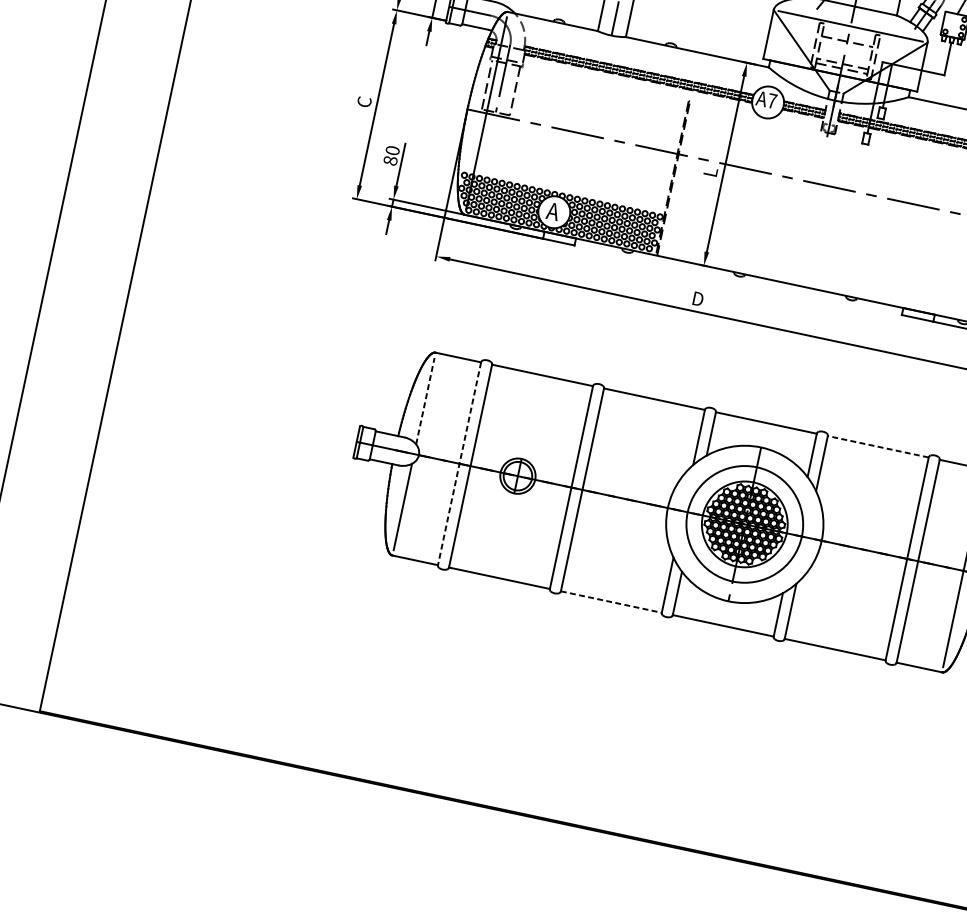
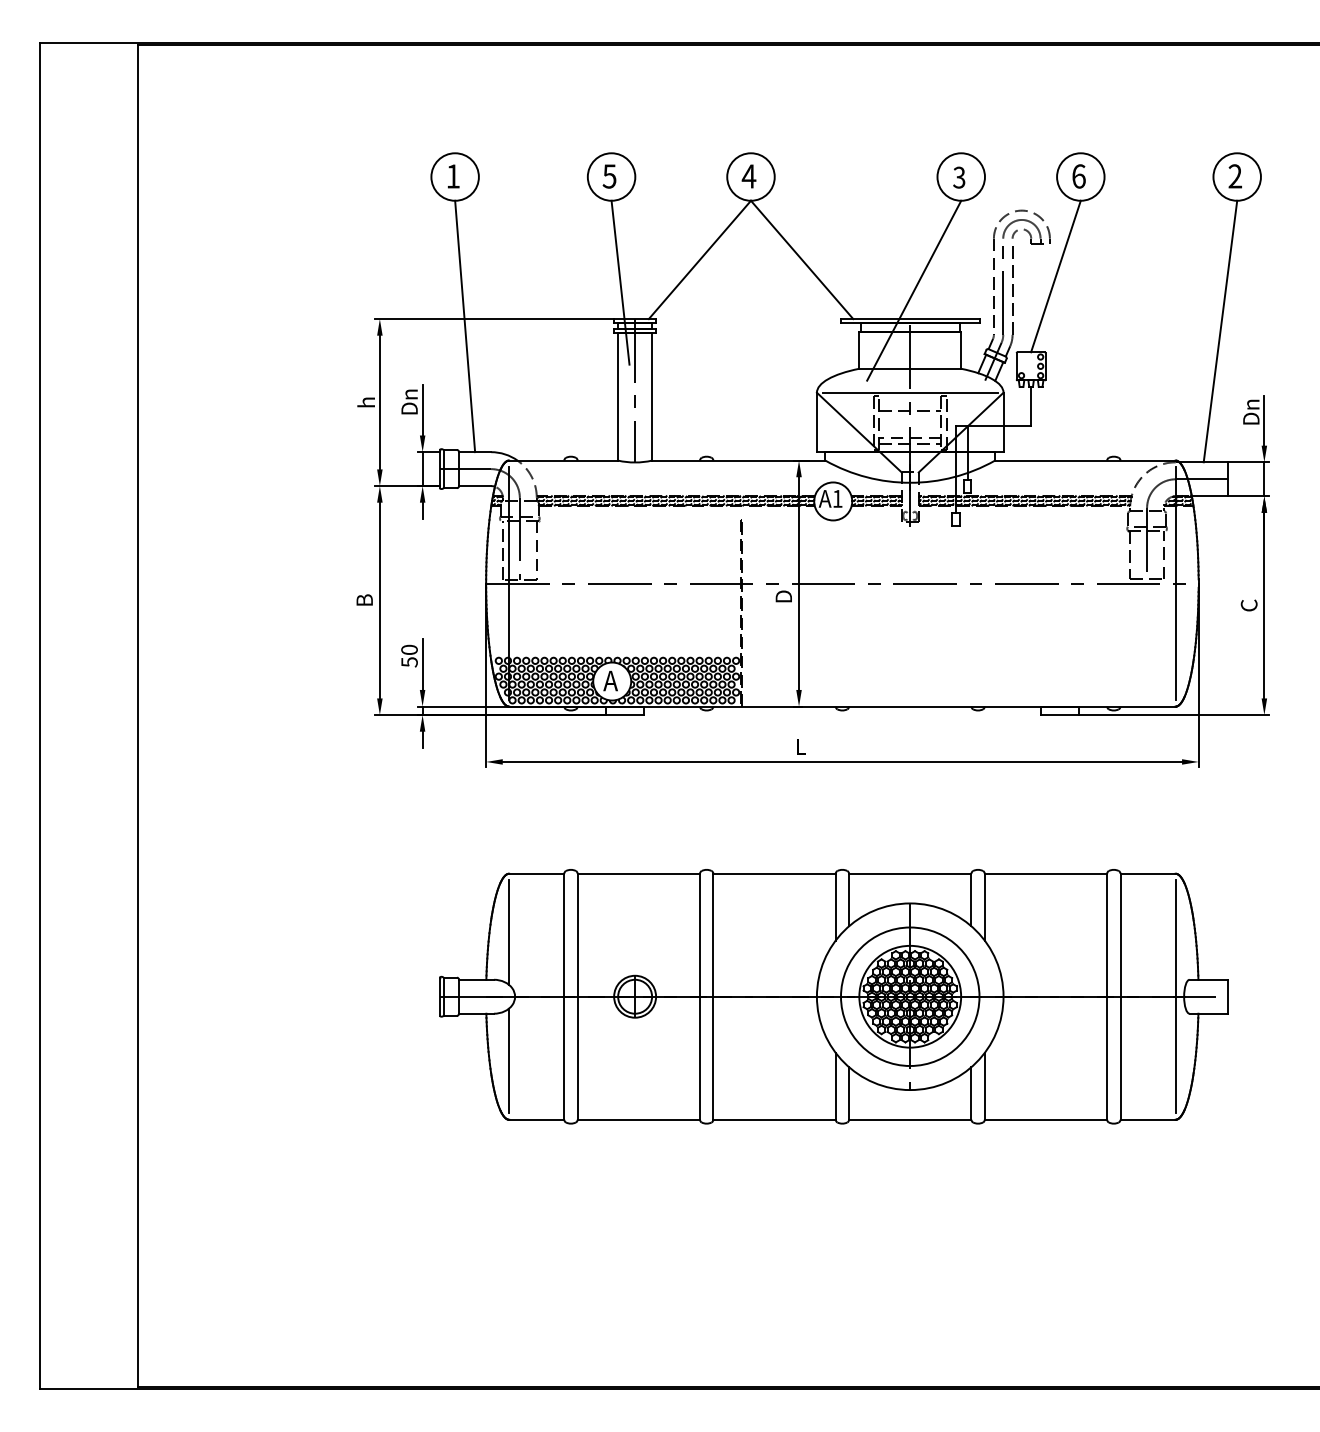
text: (772, 100) -> (837, 498), 7 -> 1
text: (364, 102) -> (364, 600), C -> B
text: (390, 161) -> (409, 662), 80 -> 50
text: (710, 172) -> (783, 596), L -> D
text: (698, 298) -> (800, 746), D -> L
line: (425, 401) -> (509, 932), dashed -> solid
line: (877, 446) -> (1045, 873), dashed -> solid
line: (459, 463) -> (564, 996), dashed -> solid
line: (612, 602) -> (775, 1119), dashed -> solid

